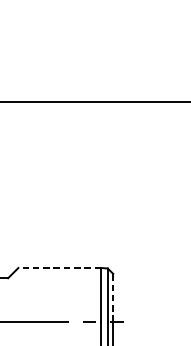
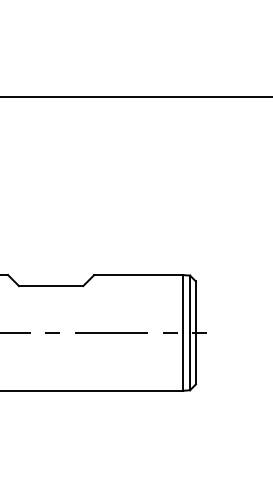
line: (59, 268) -> (138, 275), dashed -> solid
line: (112, 298) -> (195, 307), dashed -> solid

